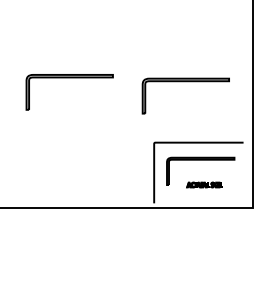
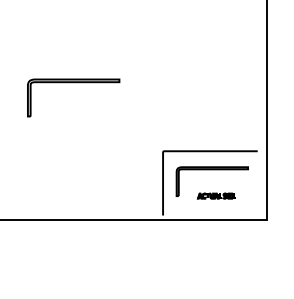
part: (185, 82) -> (196, 87), removed

